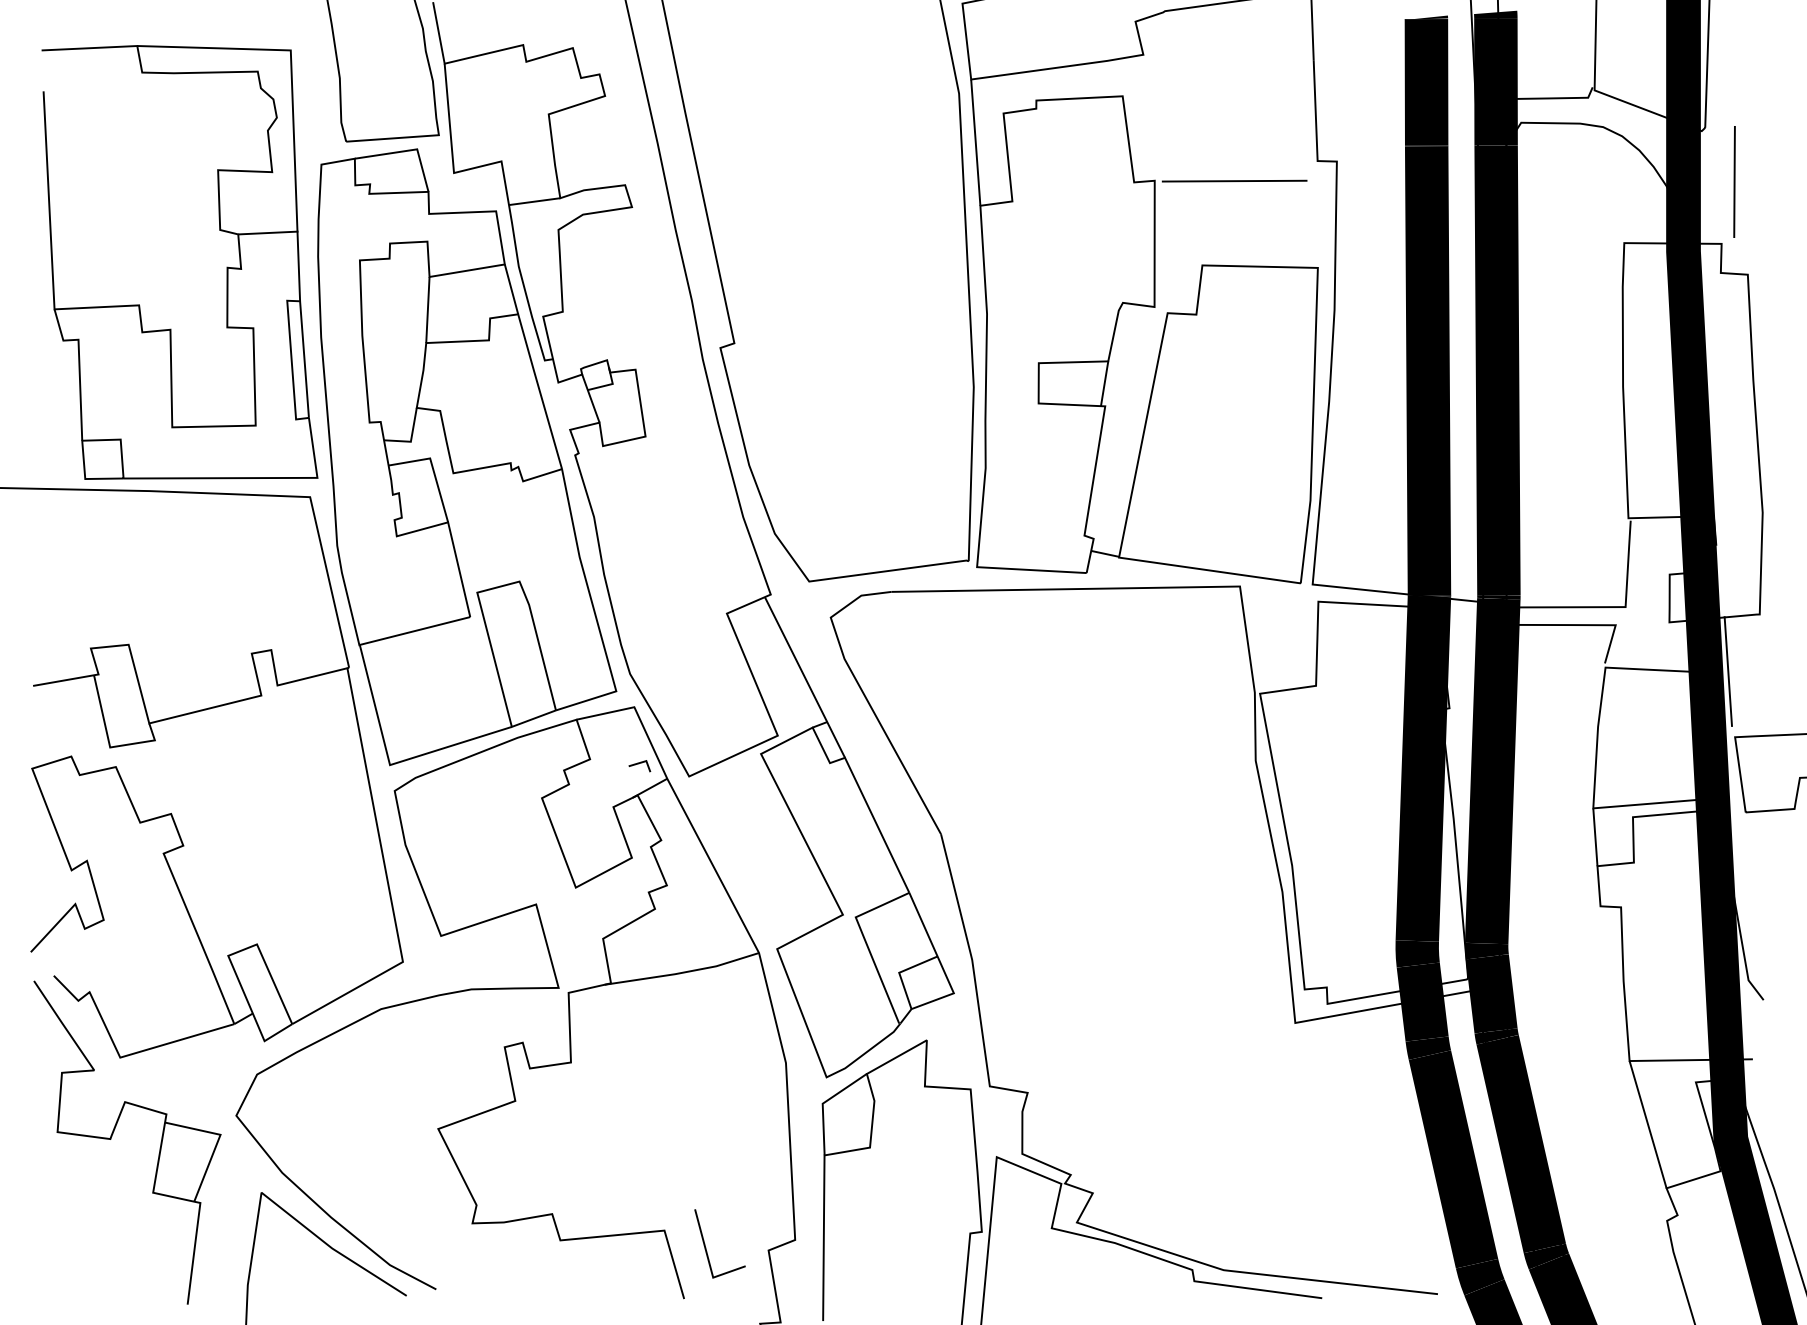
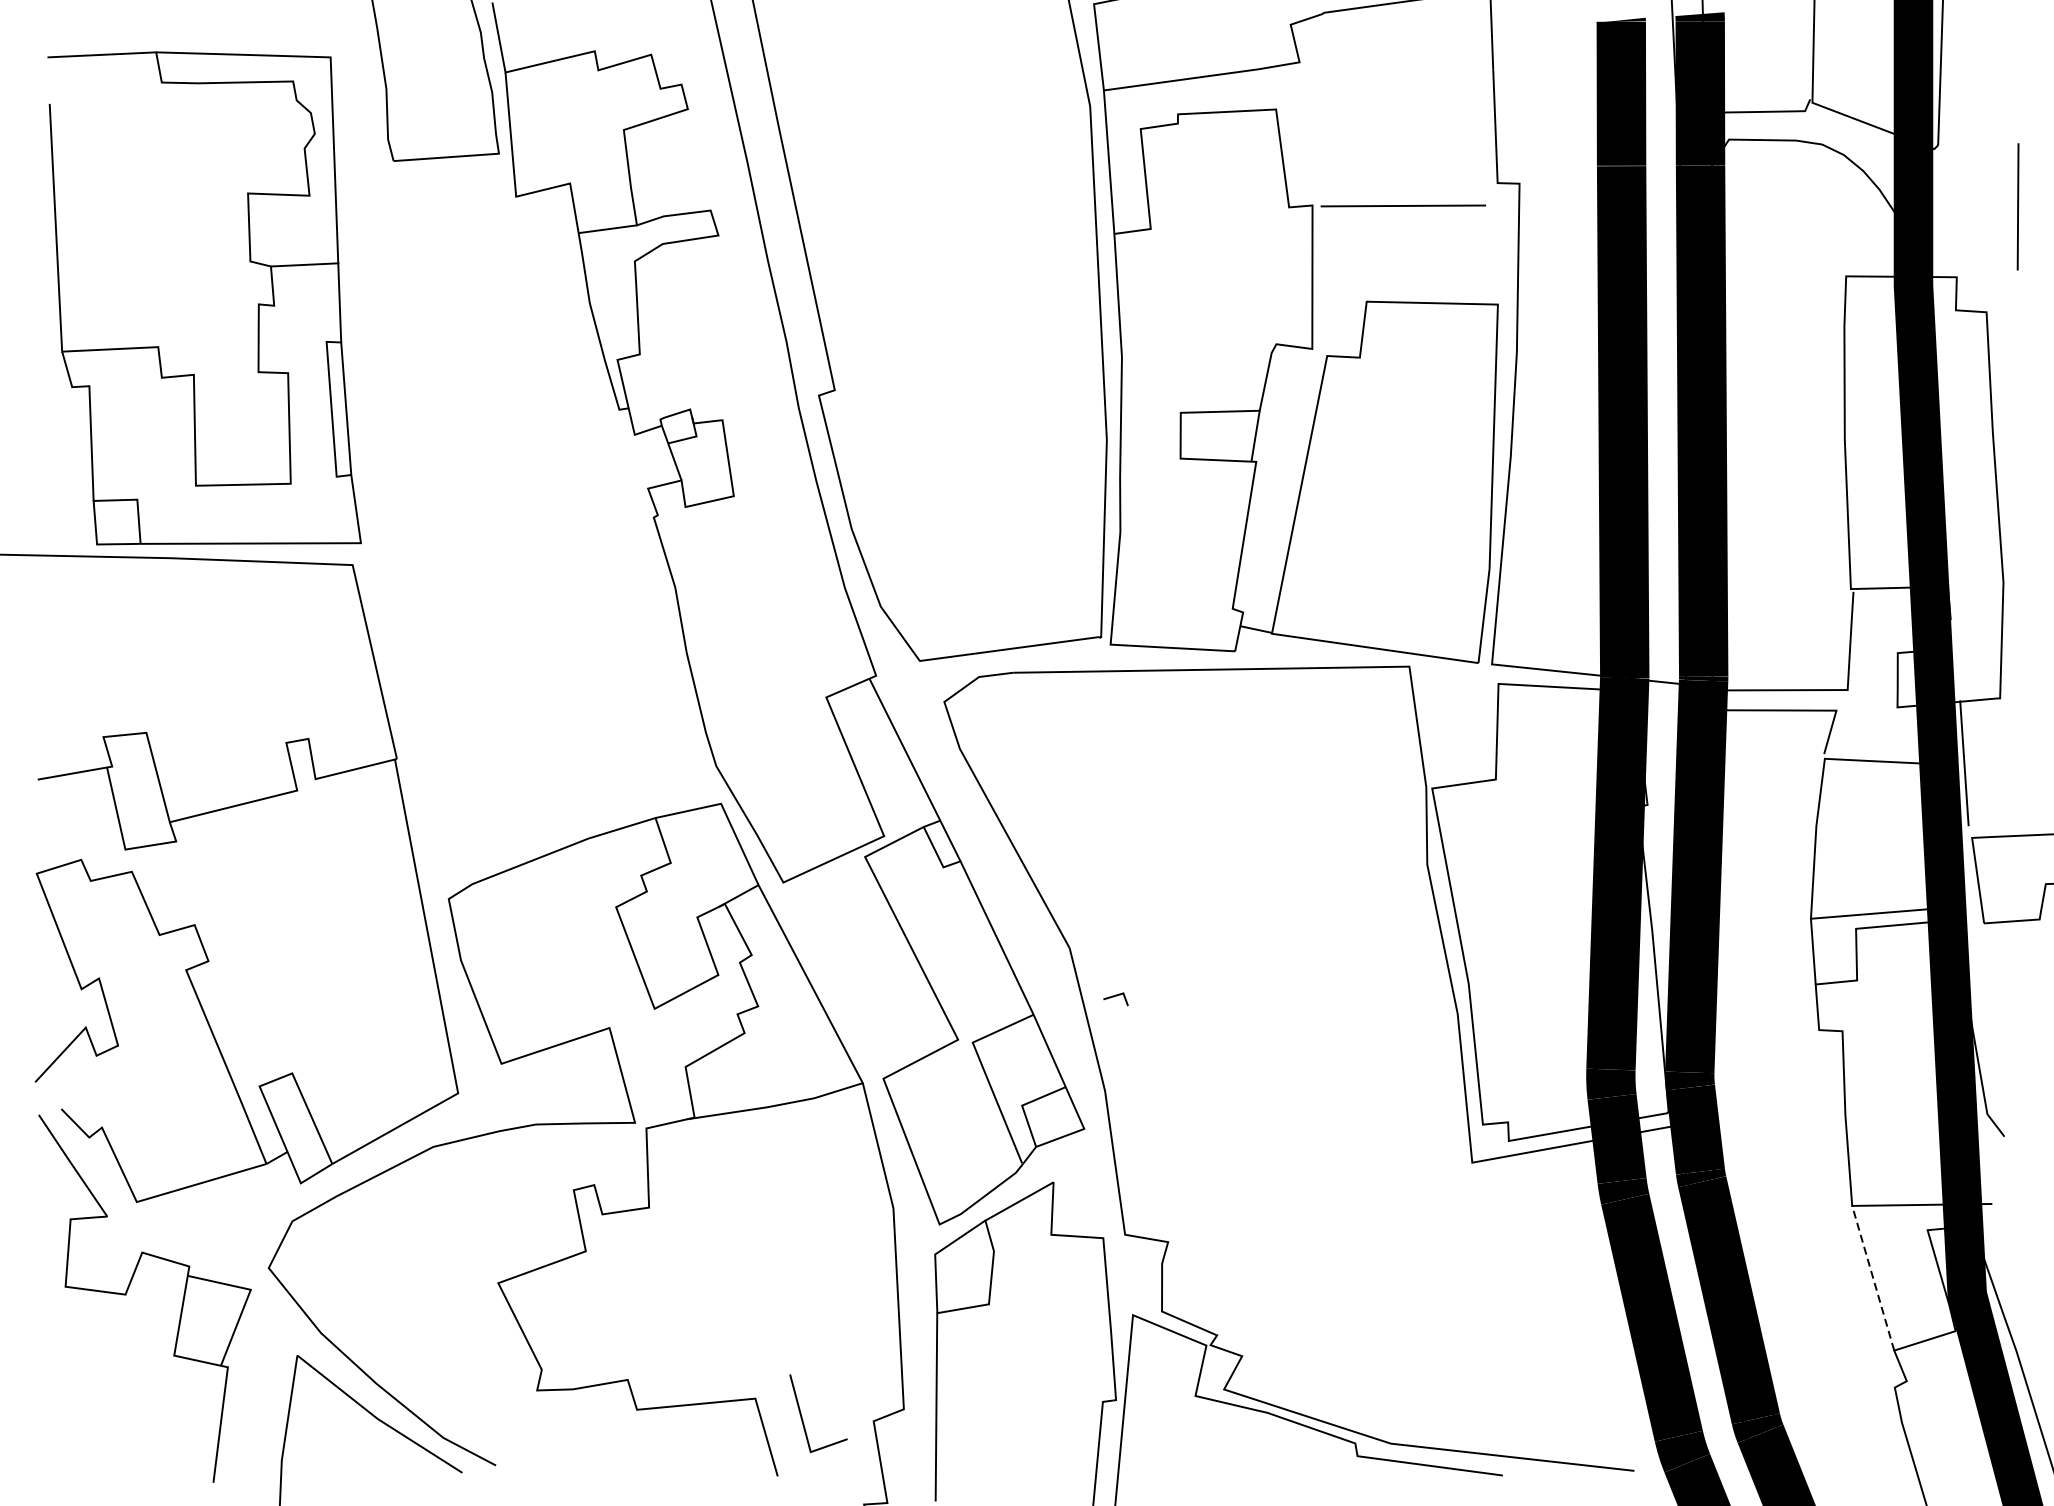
line: (1734, 181) -> (2018, 206), moved
part: (467, 457) -> (531, 520), removed
line: (638, 764) -> (1114, 997), moved
line: (1647, 1124) -> (1872, 1278), solid -> dashed

